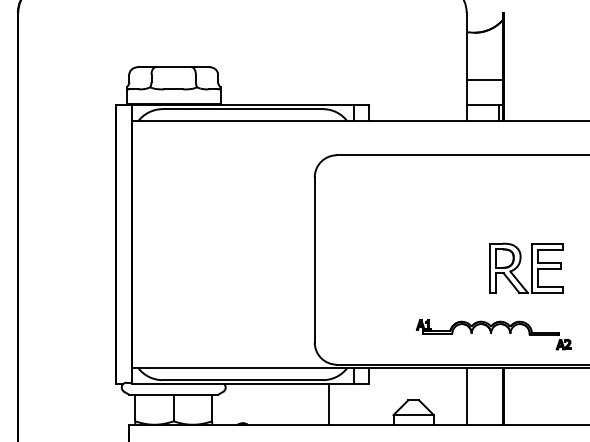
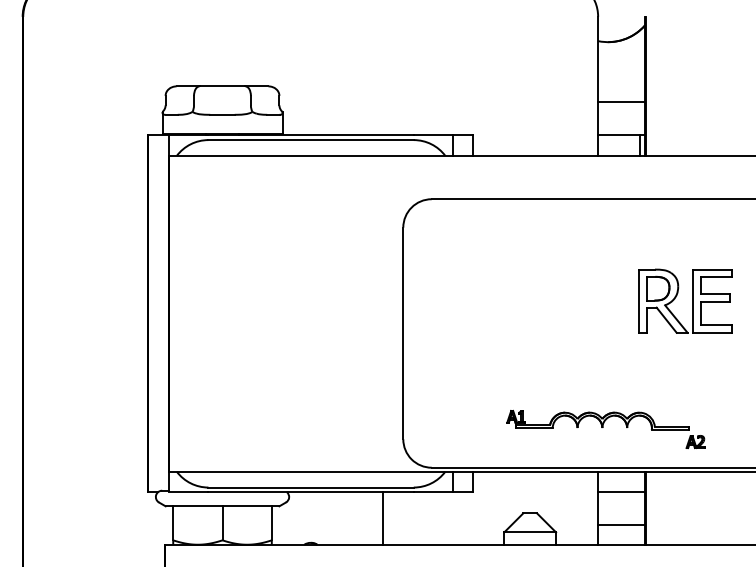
part: (531, 267) -> (692, 300), moved
part: (493, 334) -> (605, 428), moved
line: (484, 384) -> (621, 492), added
line: (328, 404) -> (383, 518), moved
line: (484, 409) -> (621, 525), added

